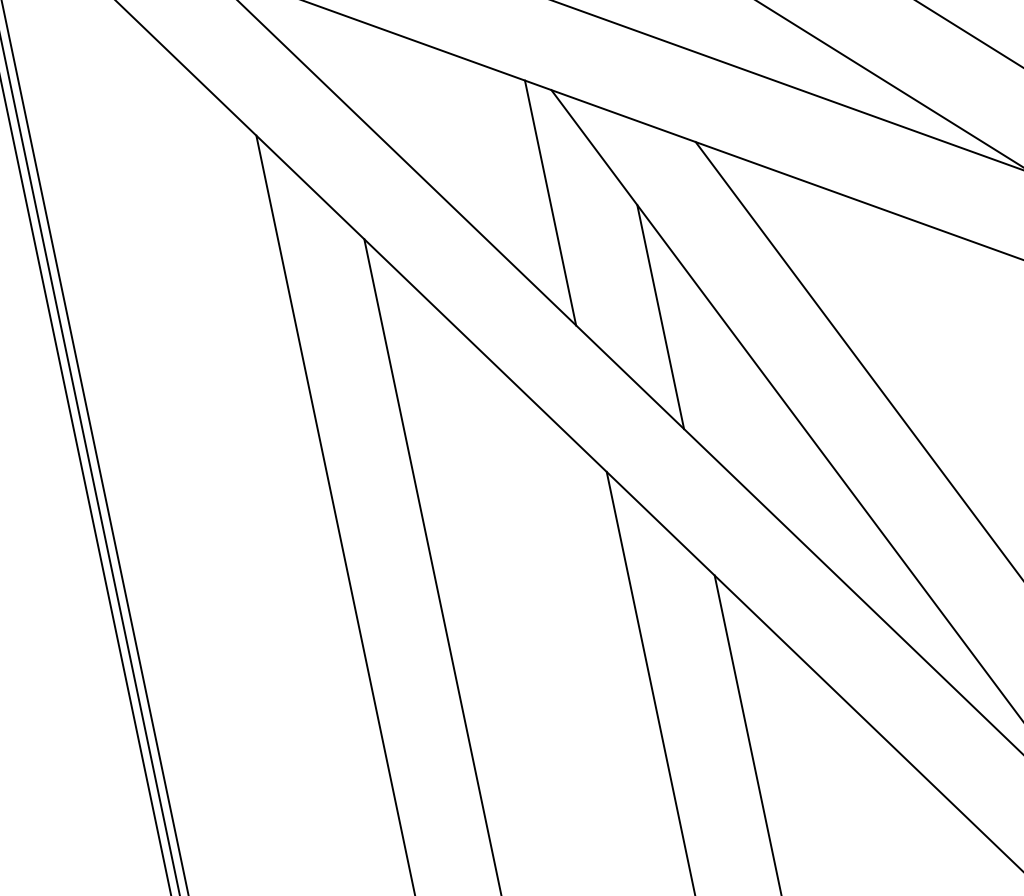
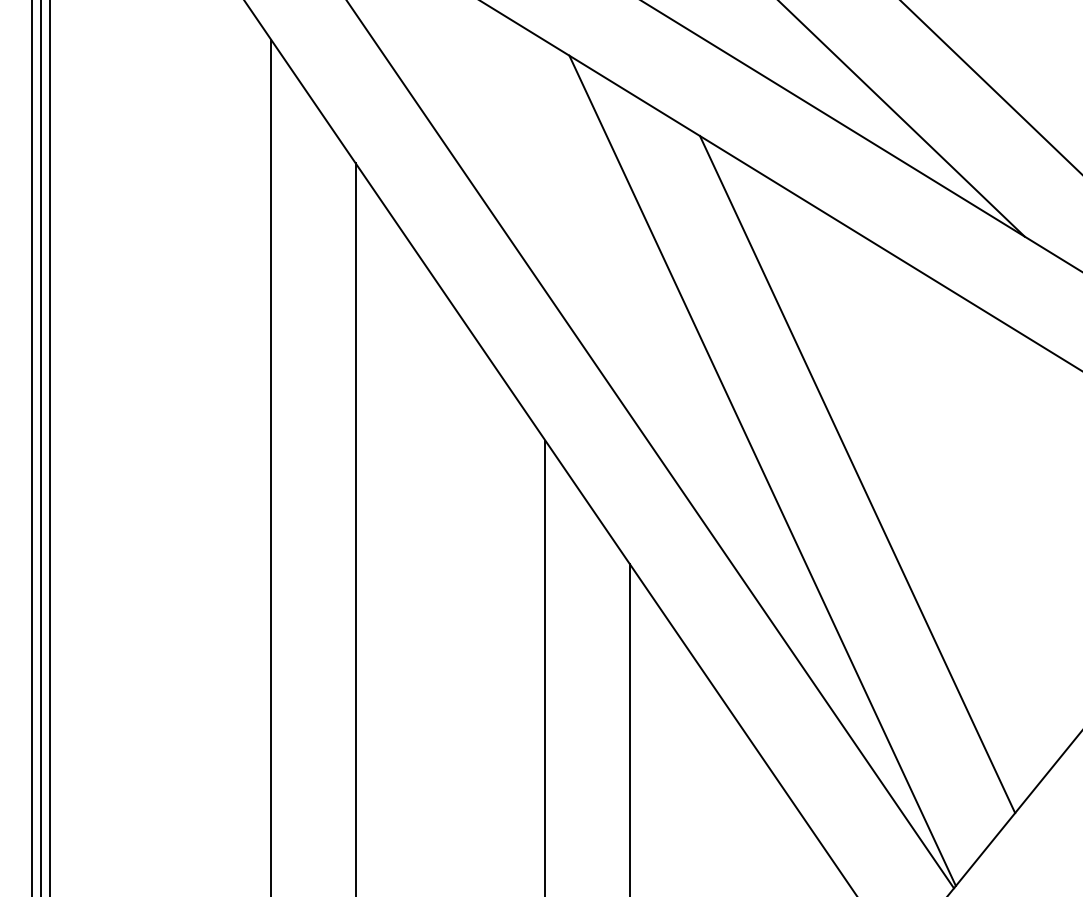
line: (550, 202) -> (545, 165), removed
line: (660, 316) -> (629, 299), removed

